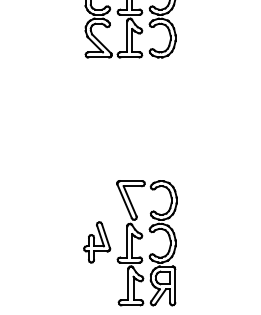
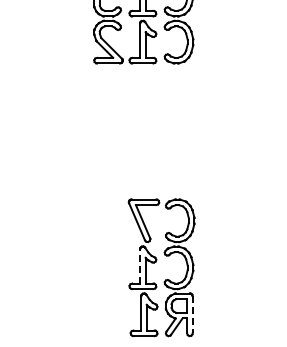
line: (127, 241) -> (140, 265), solid -> dashed
part: (96, 242) -> (106, 266), removed
line: (175, 285) -> (192, 314), solid -> dashed

